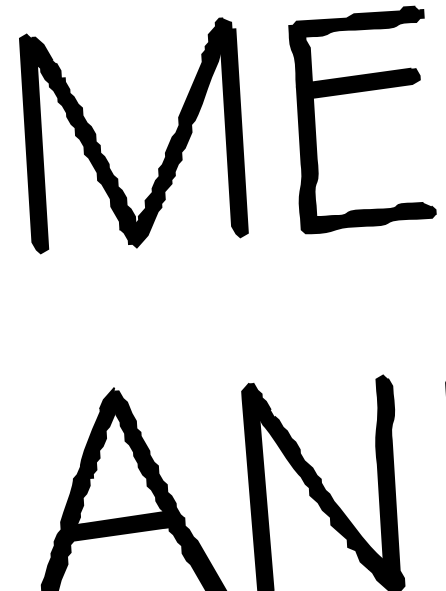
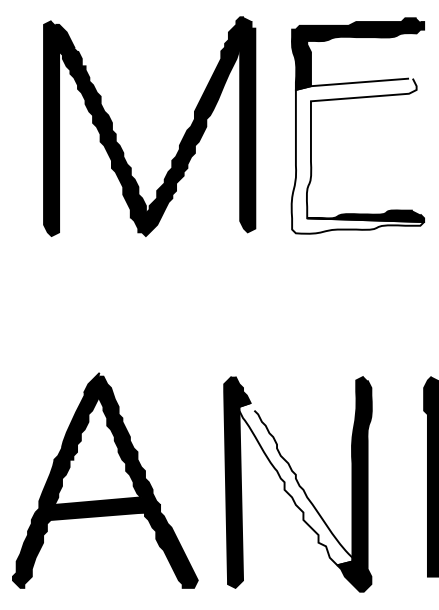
part: (100, 144) -> (116, 133), moved
fill: (363, 150) -> (357, 155), removed
fill: (321, 489) -> (295, 484), removed

